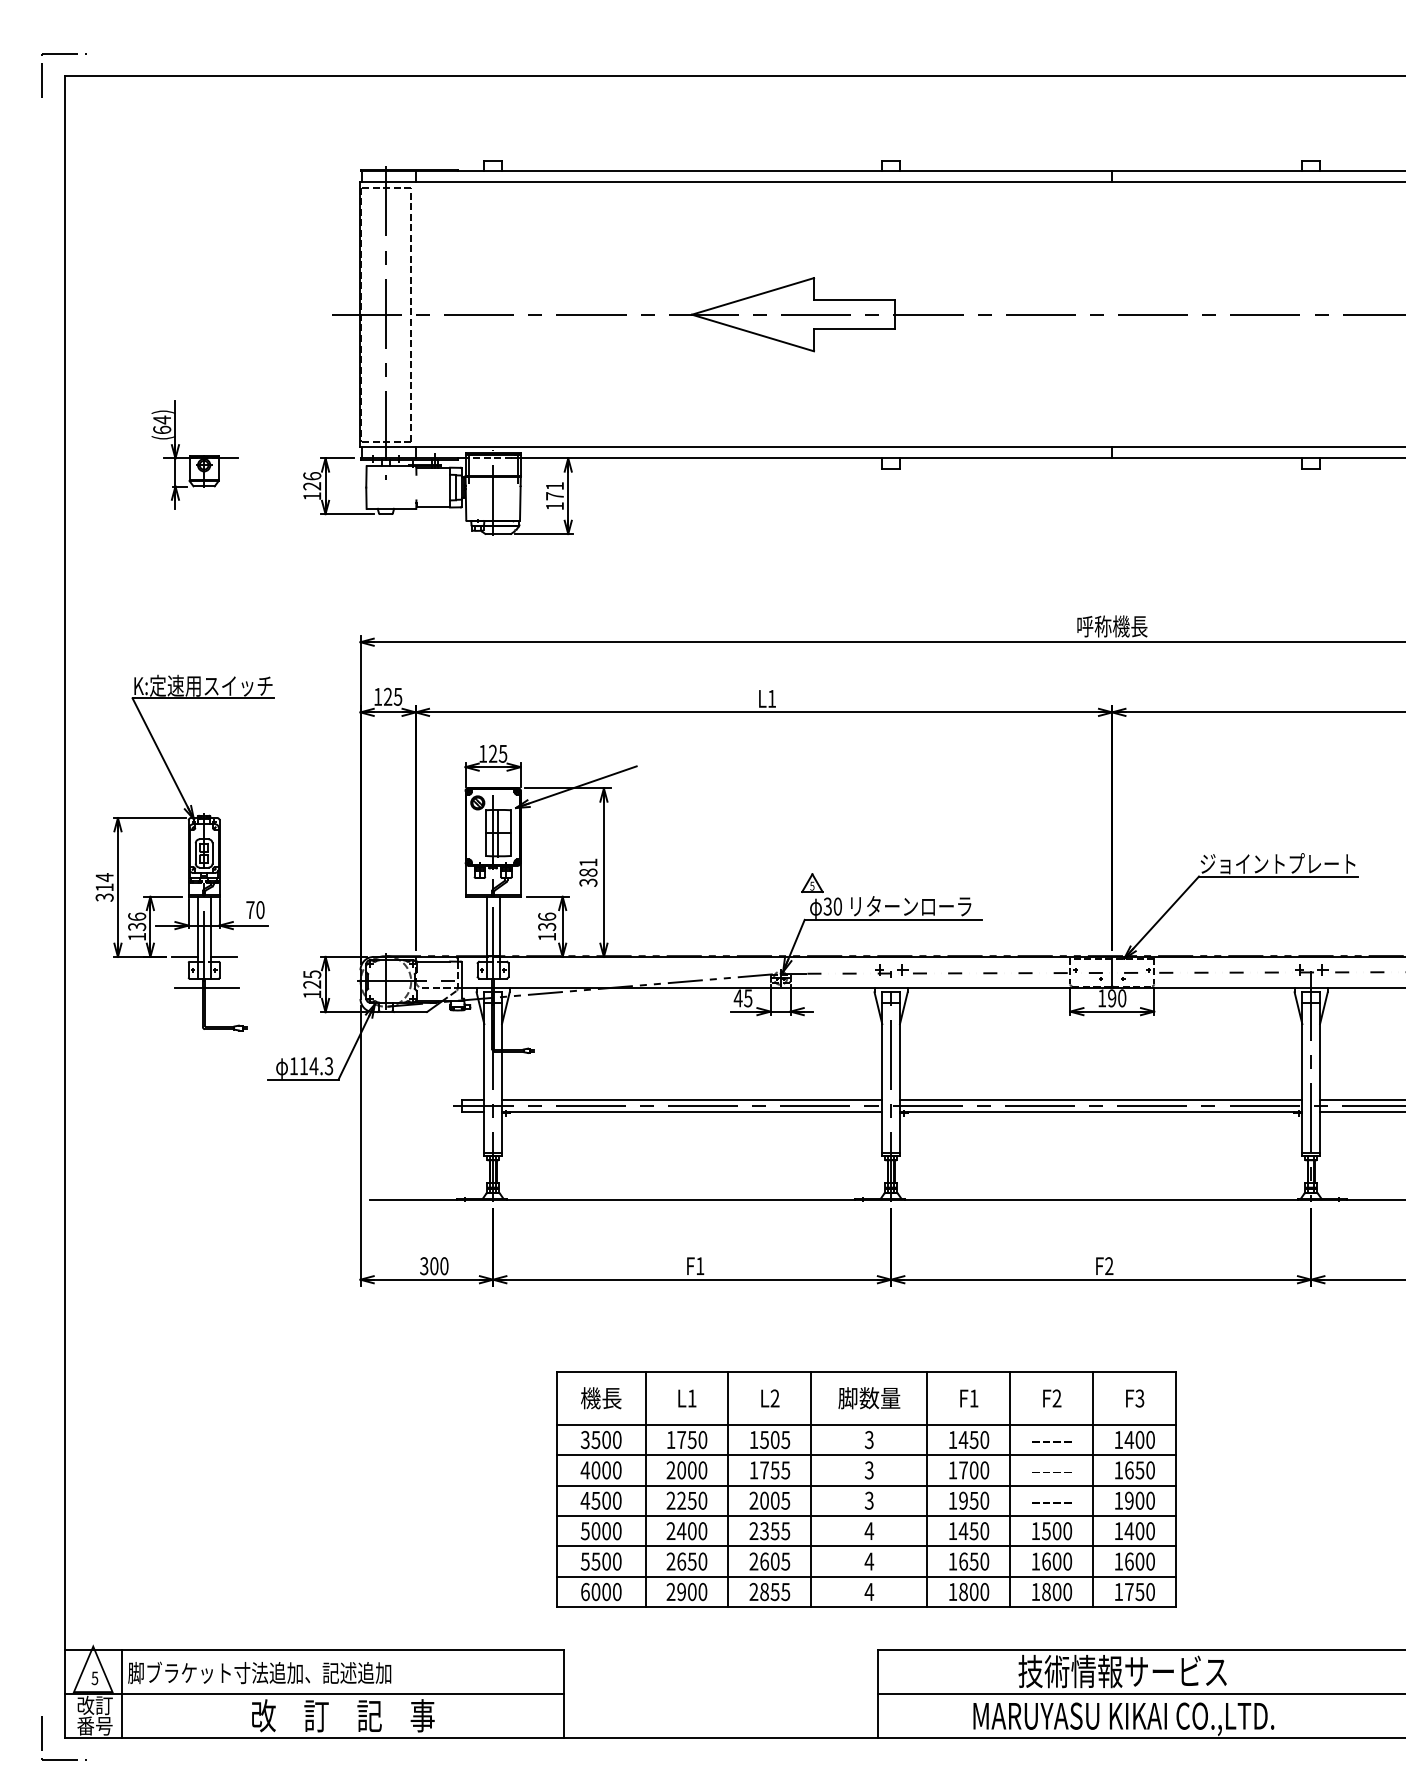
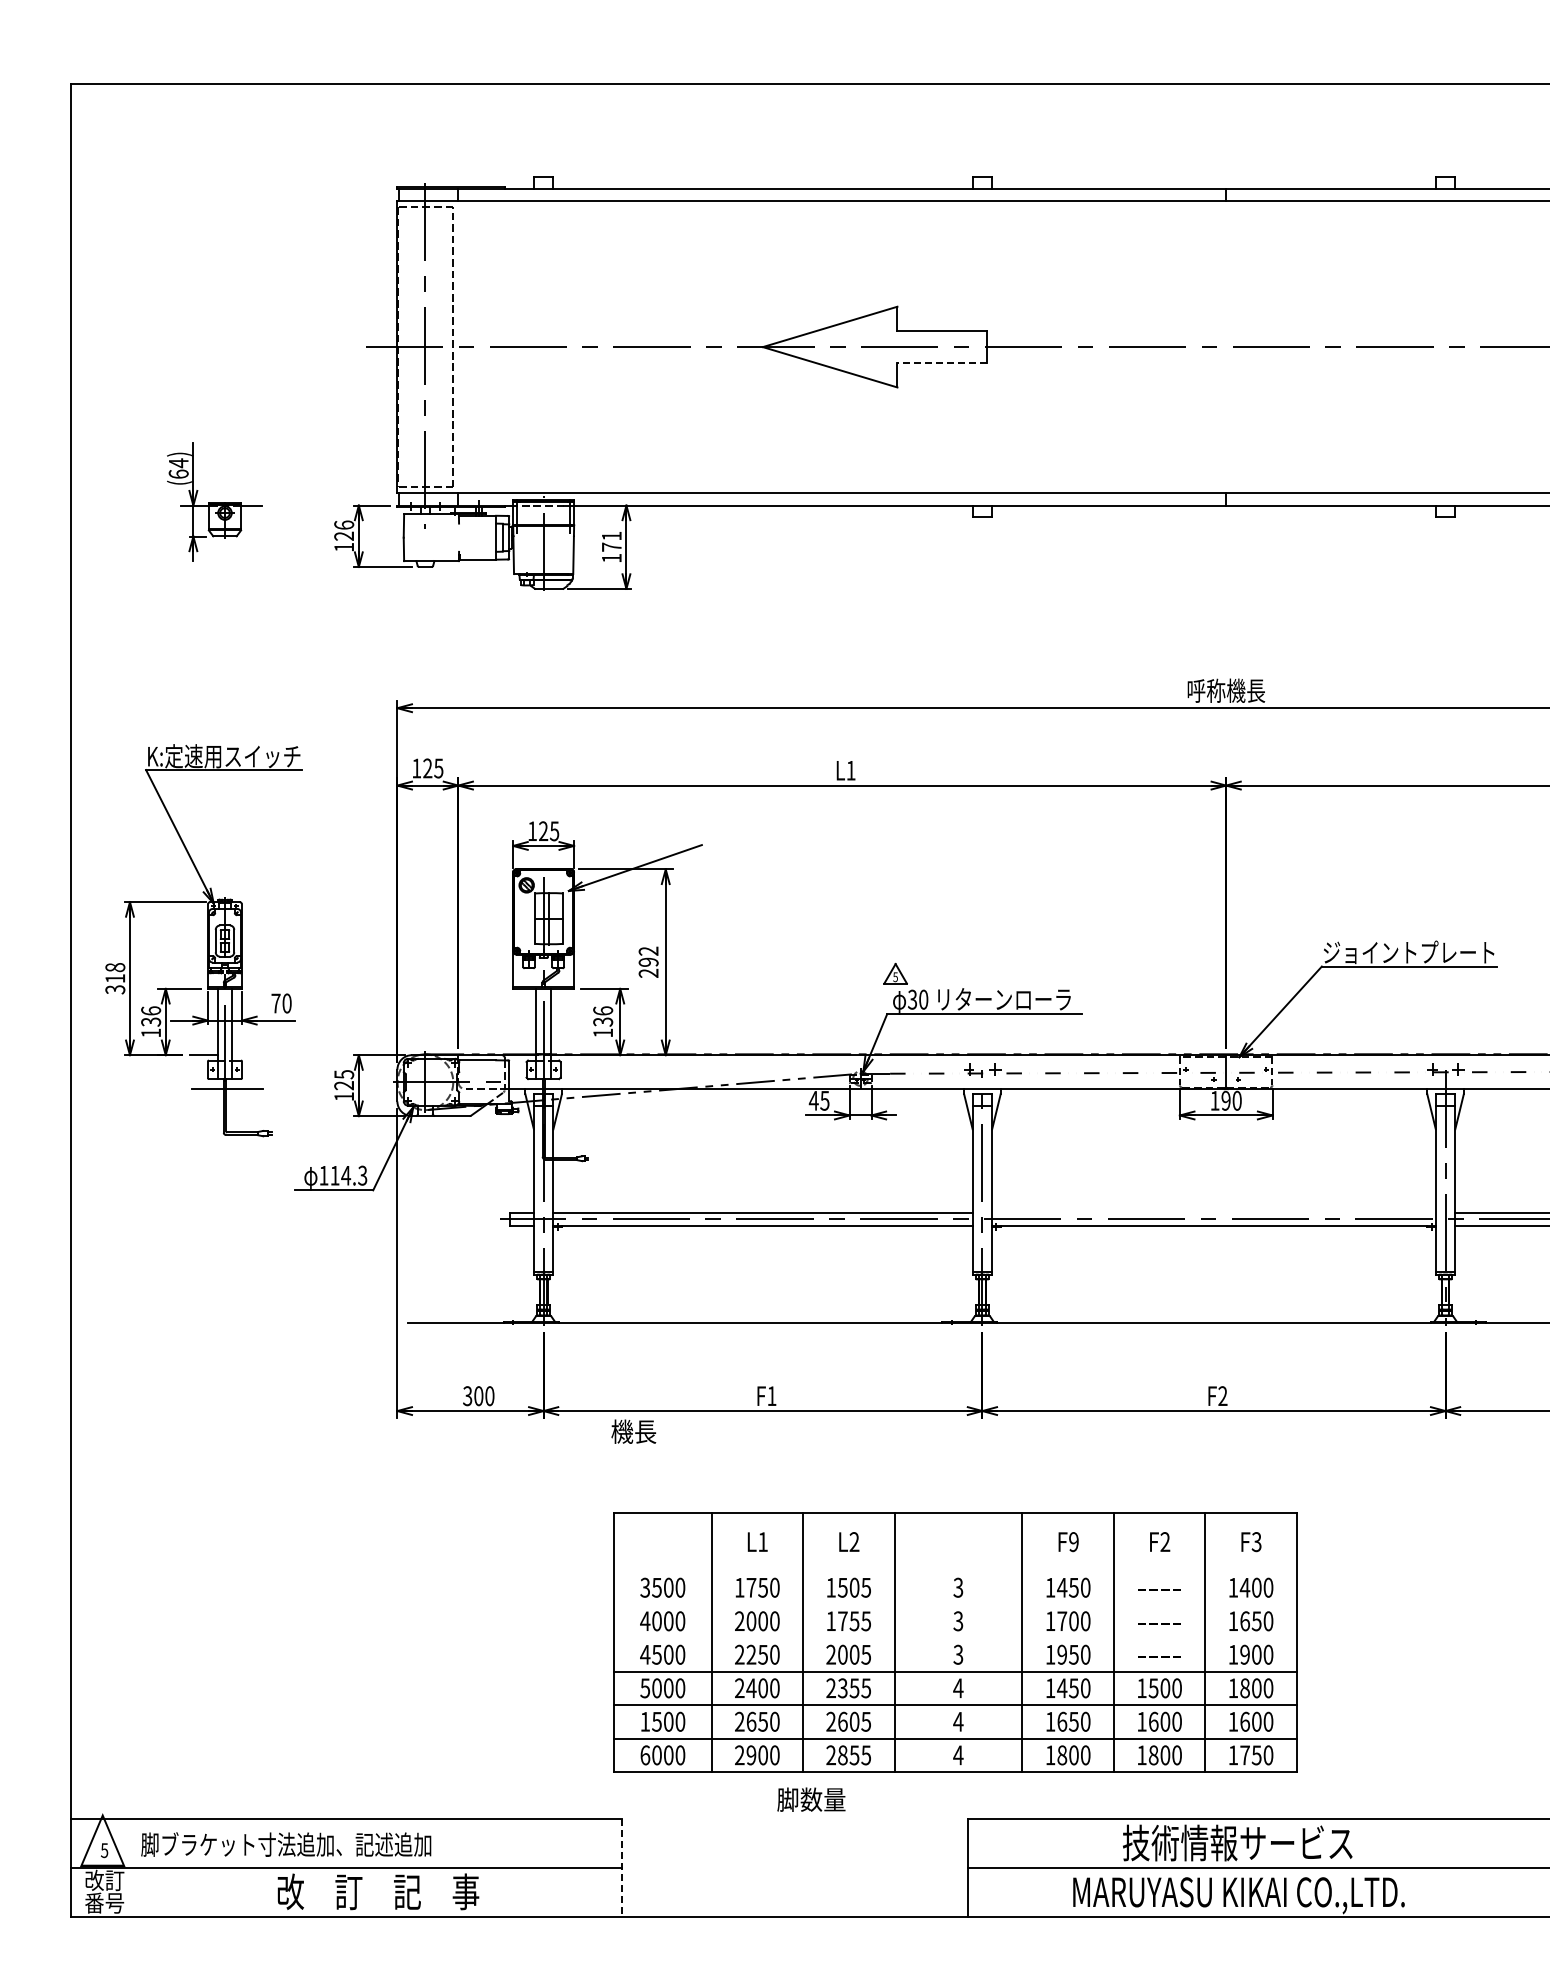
part: (64, 53) -> (70, 59), removed
line: (854, 329) -> (942, 363), solid -> dashed
text: (588, 872) -> (648, 962), 381 -> 292
text: (104, 877) -> (115, 967), 314 -> 318
line: (223, 957) -> (246, 1055), removed
line: (1100, 1099) -> (1213, 1212), removed
text: (600, 1398) -> (633, 1431), moved
text: (869, 1398) -> (811, 1799), moved
text: (973, 1398) -> (1073, 1542), F1 -> F9
line: (866, 1425) -> (955, 1571), removed
line: (866, 1455) -> (955, 1604), removed
line: (866, 1486) -> (955, 1638), removed
text: (1128, 1531) -> (1244, 1688), 1400 -> 1800
text: (585, 1561) -> (645, 1721), 5500 -> 1500
line: (122, 1693) -> (134, 1867), removed
line: (563, 1693) -> (621, 1867), solid -> dashed
part: (43, 1738) -> (47, 1916), removed

